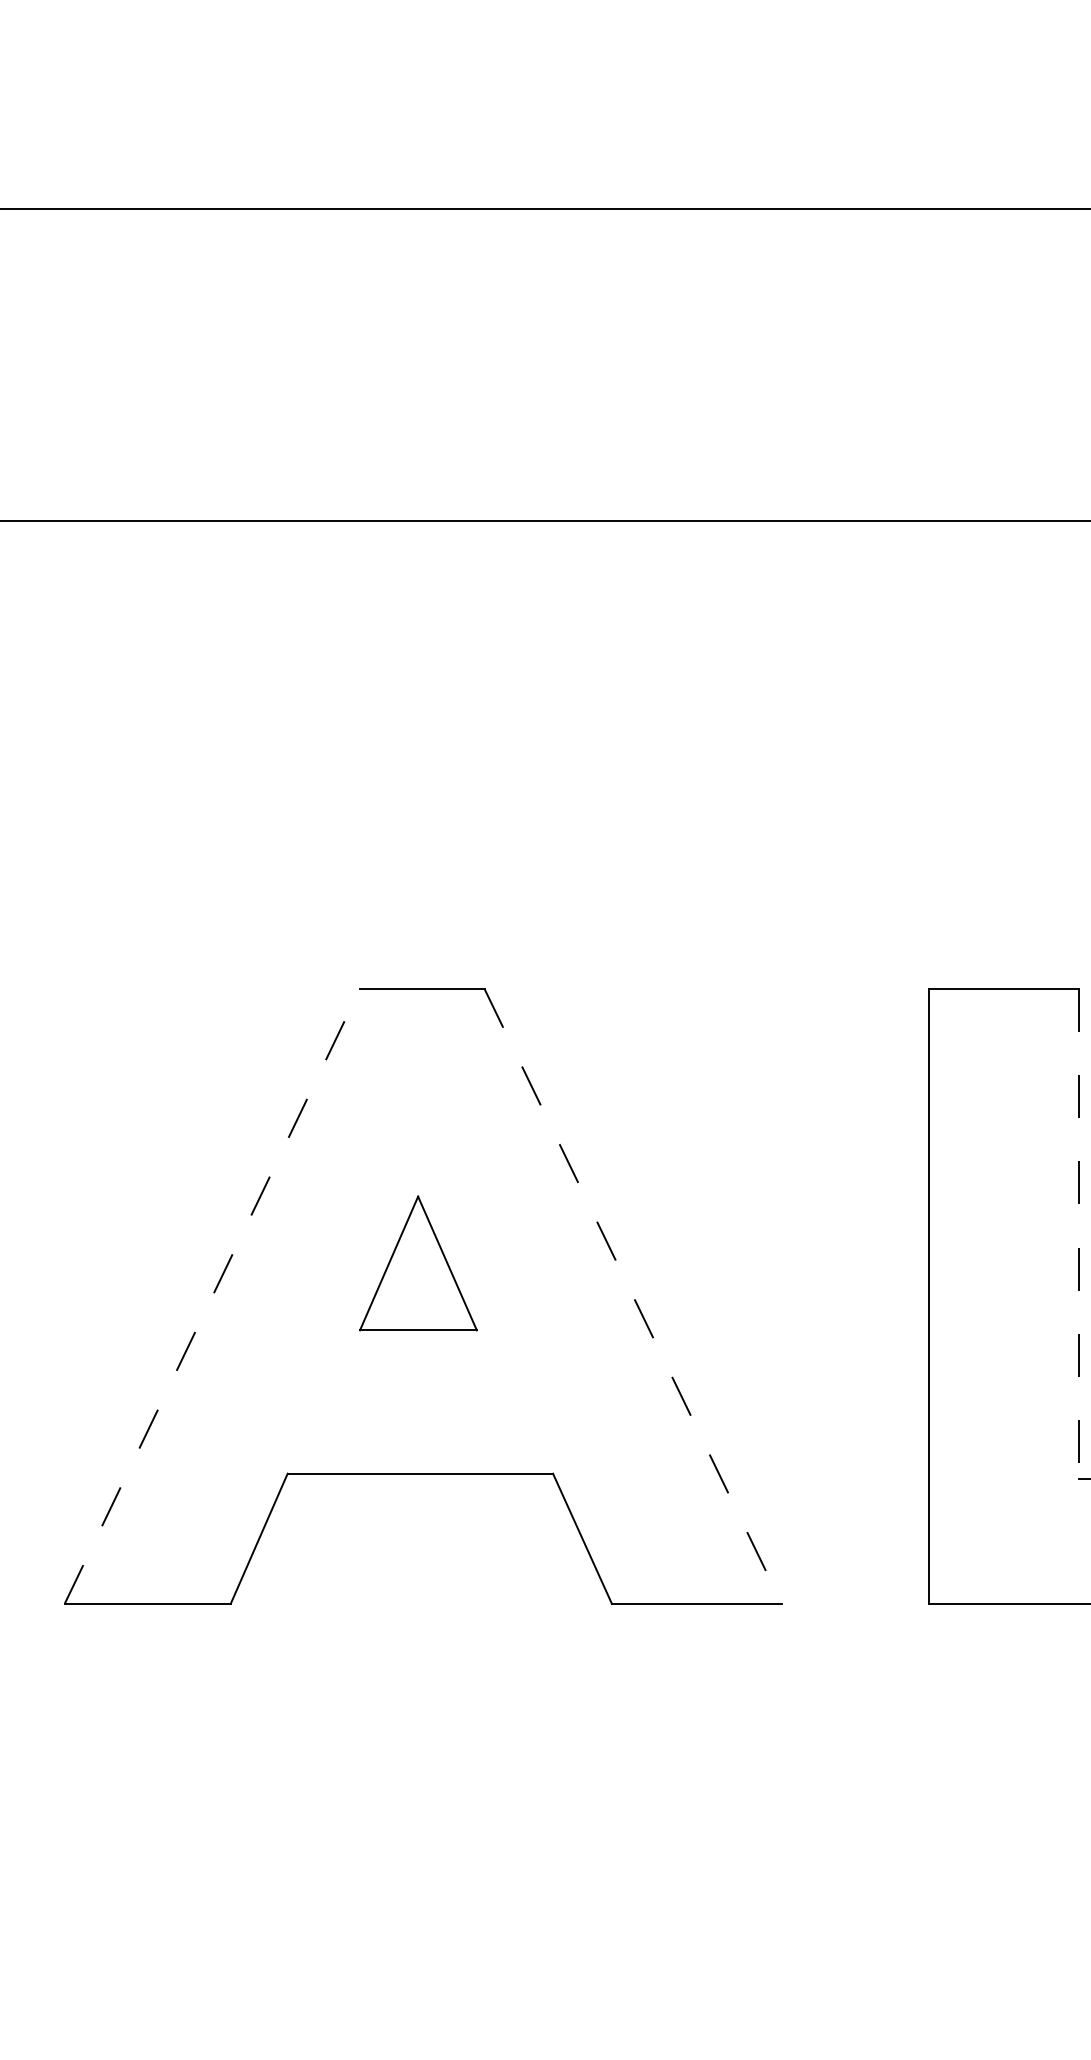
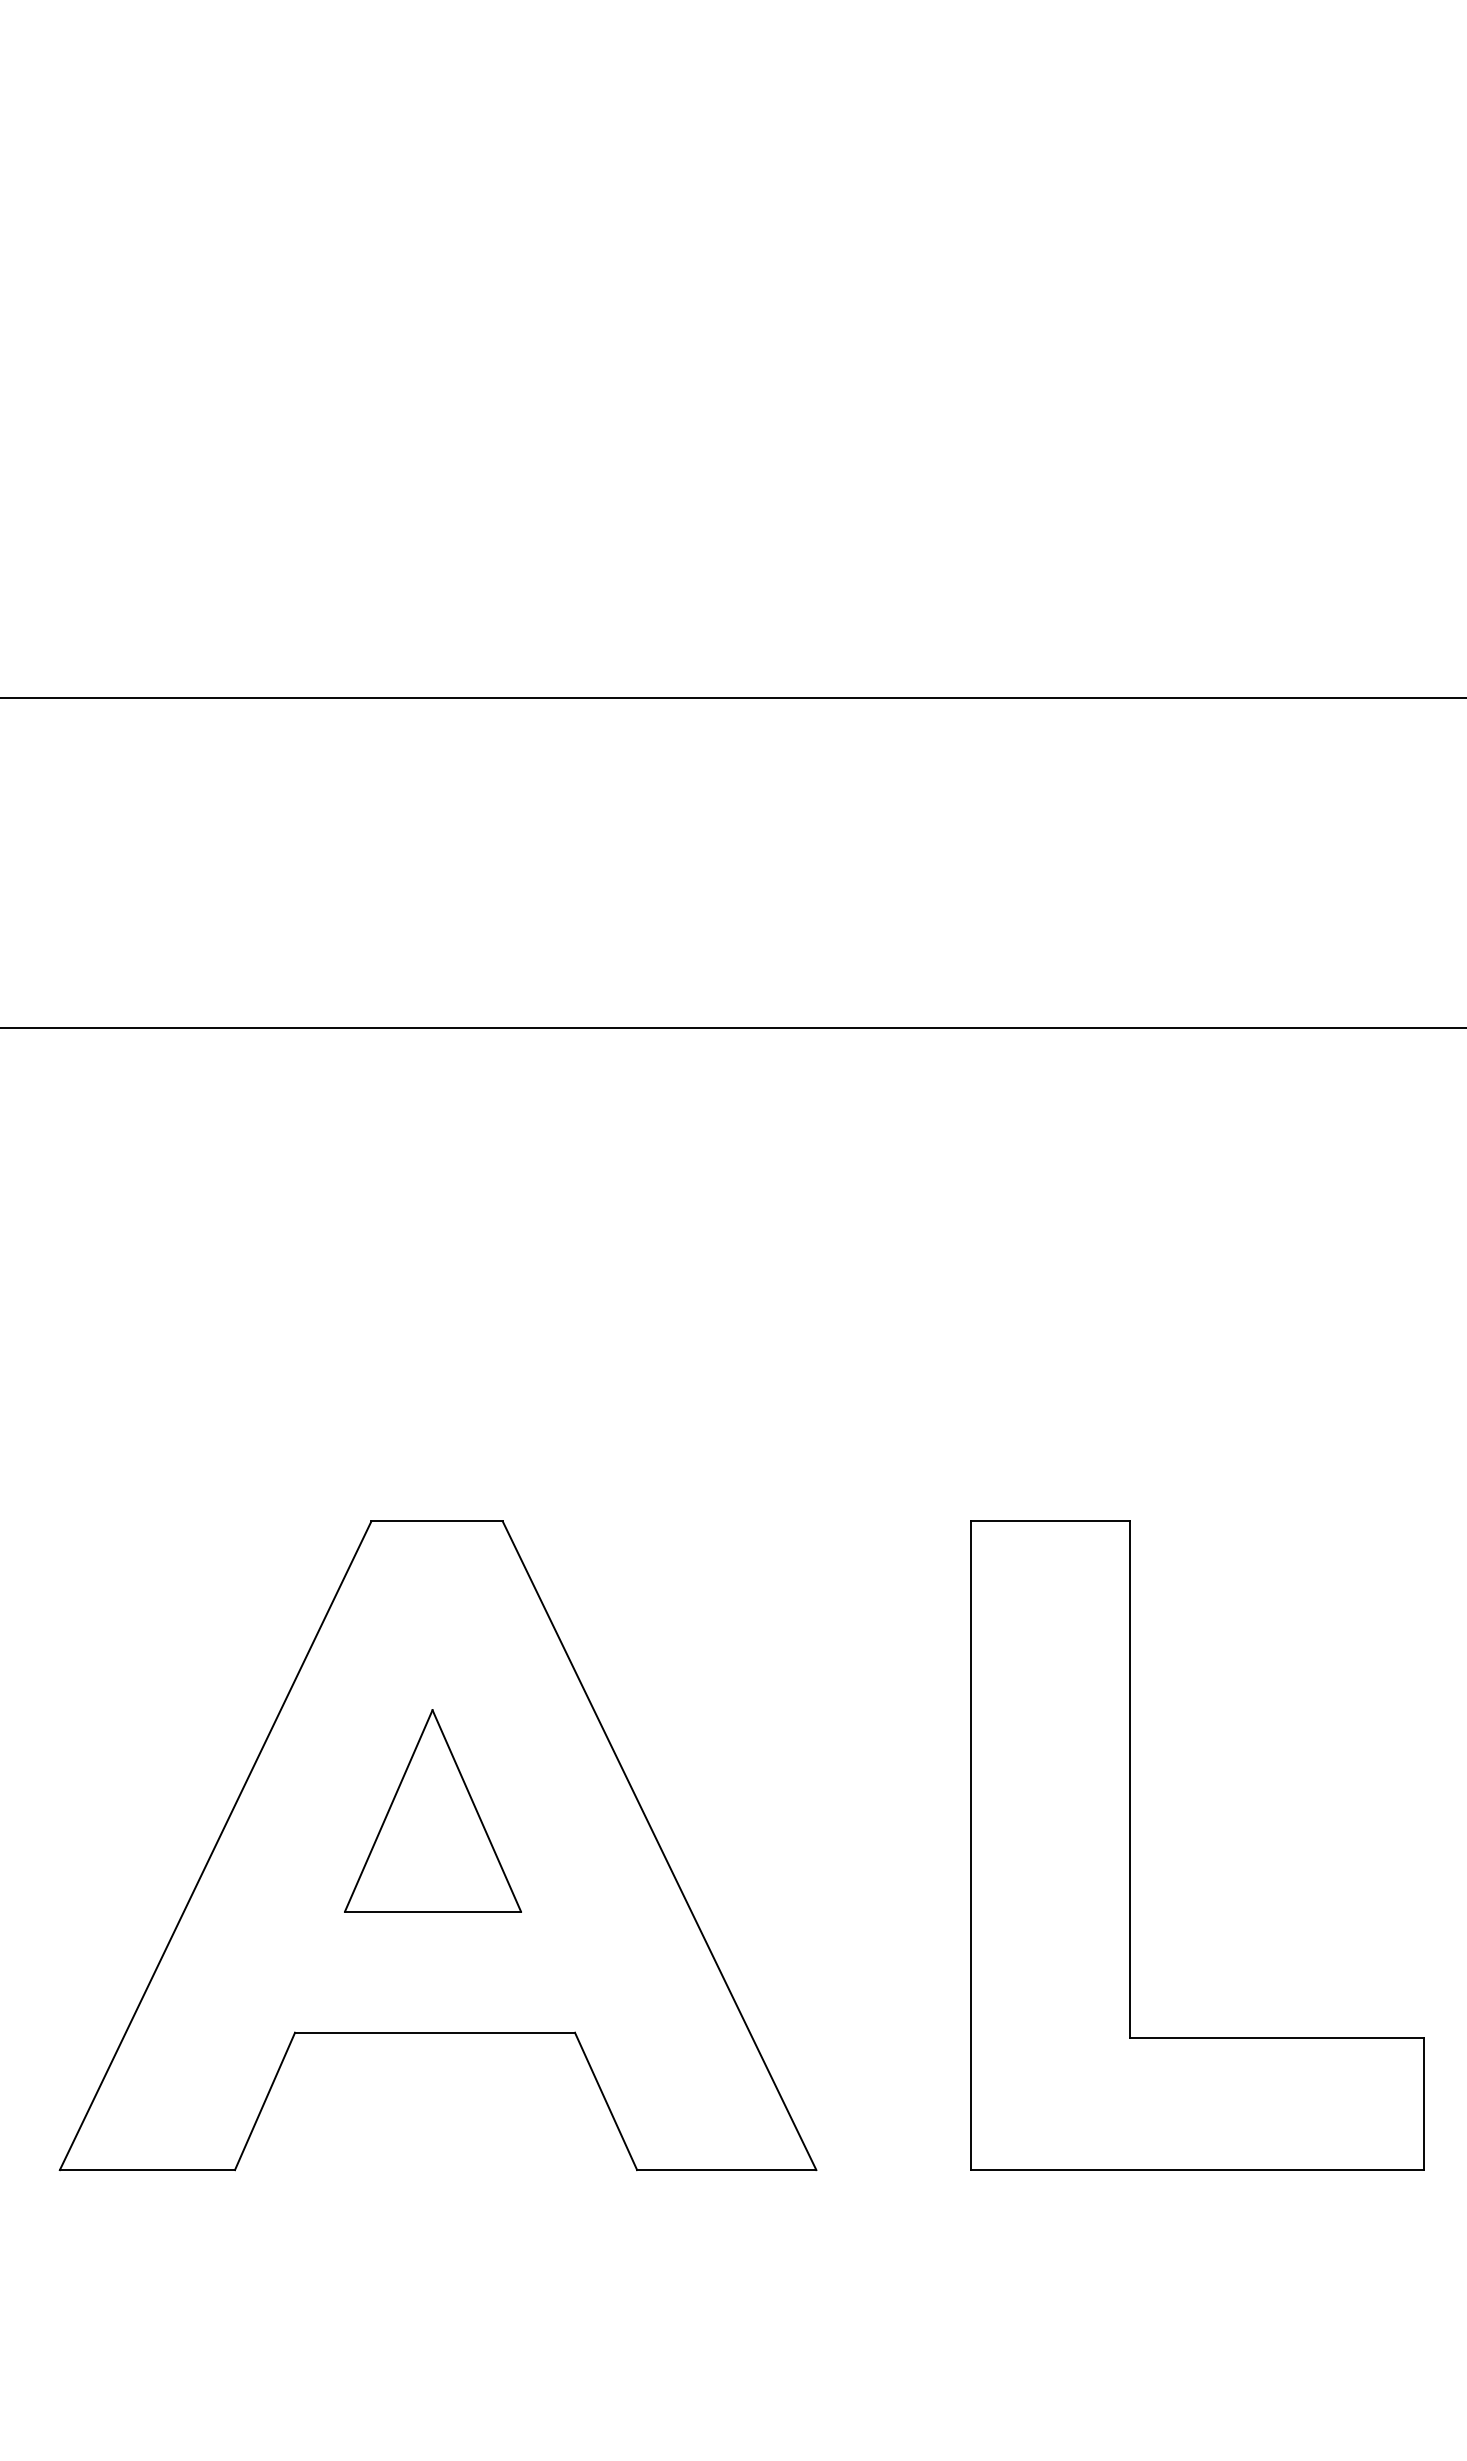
line: (1078, 1234) -> (1129, 1780), dashed -> solid
part: (417, 1263) -> (432, 1810), size x1.43
line: (212, 1296) -> (215, 1845), dashed -> solid
line: (633, 1297) -> (659, 1846), dashed -> solid

